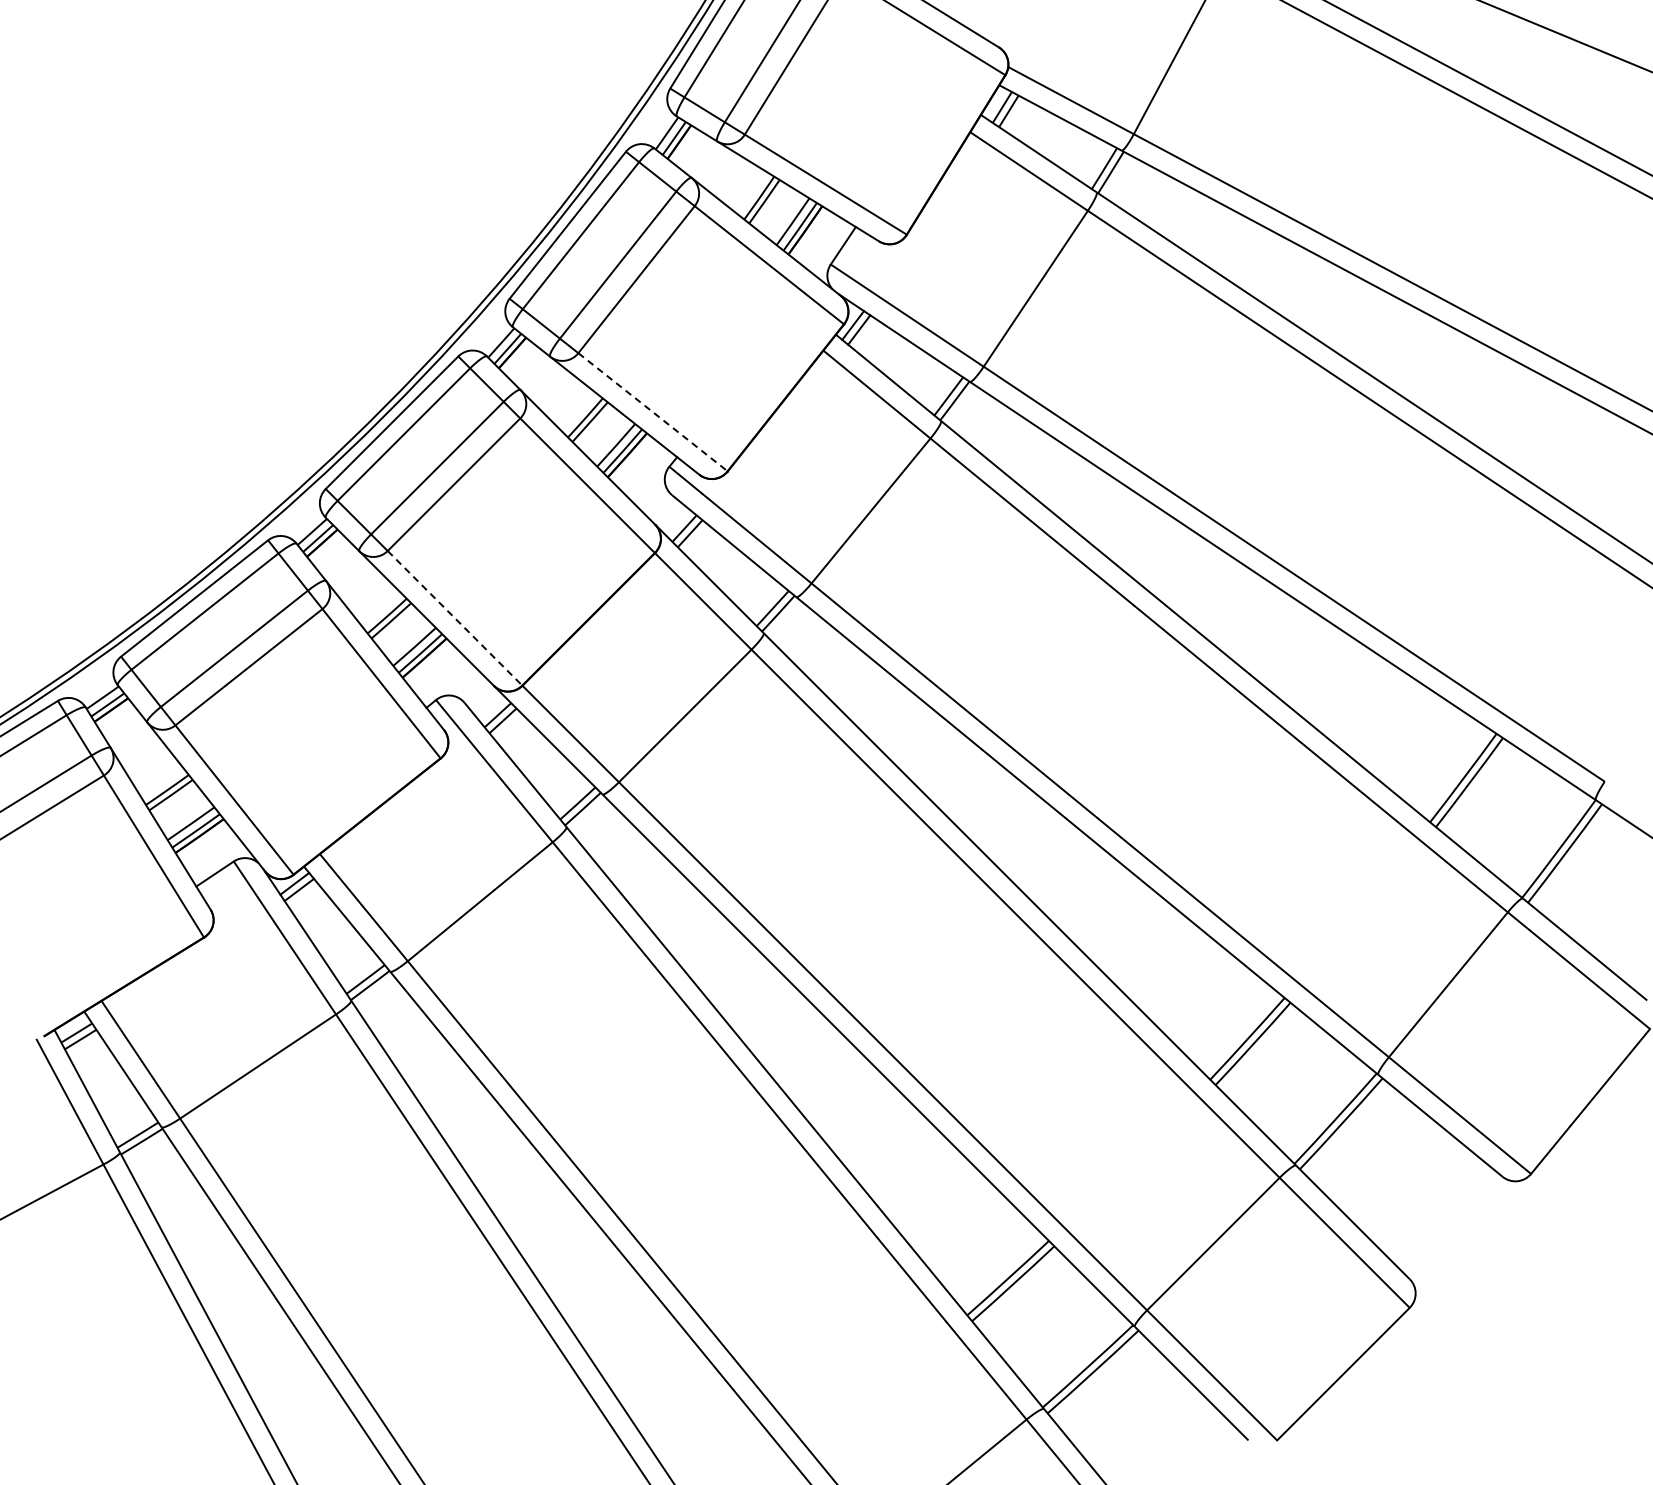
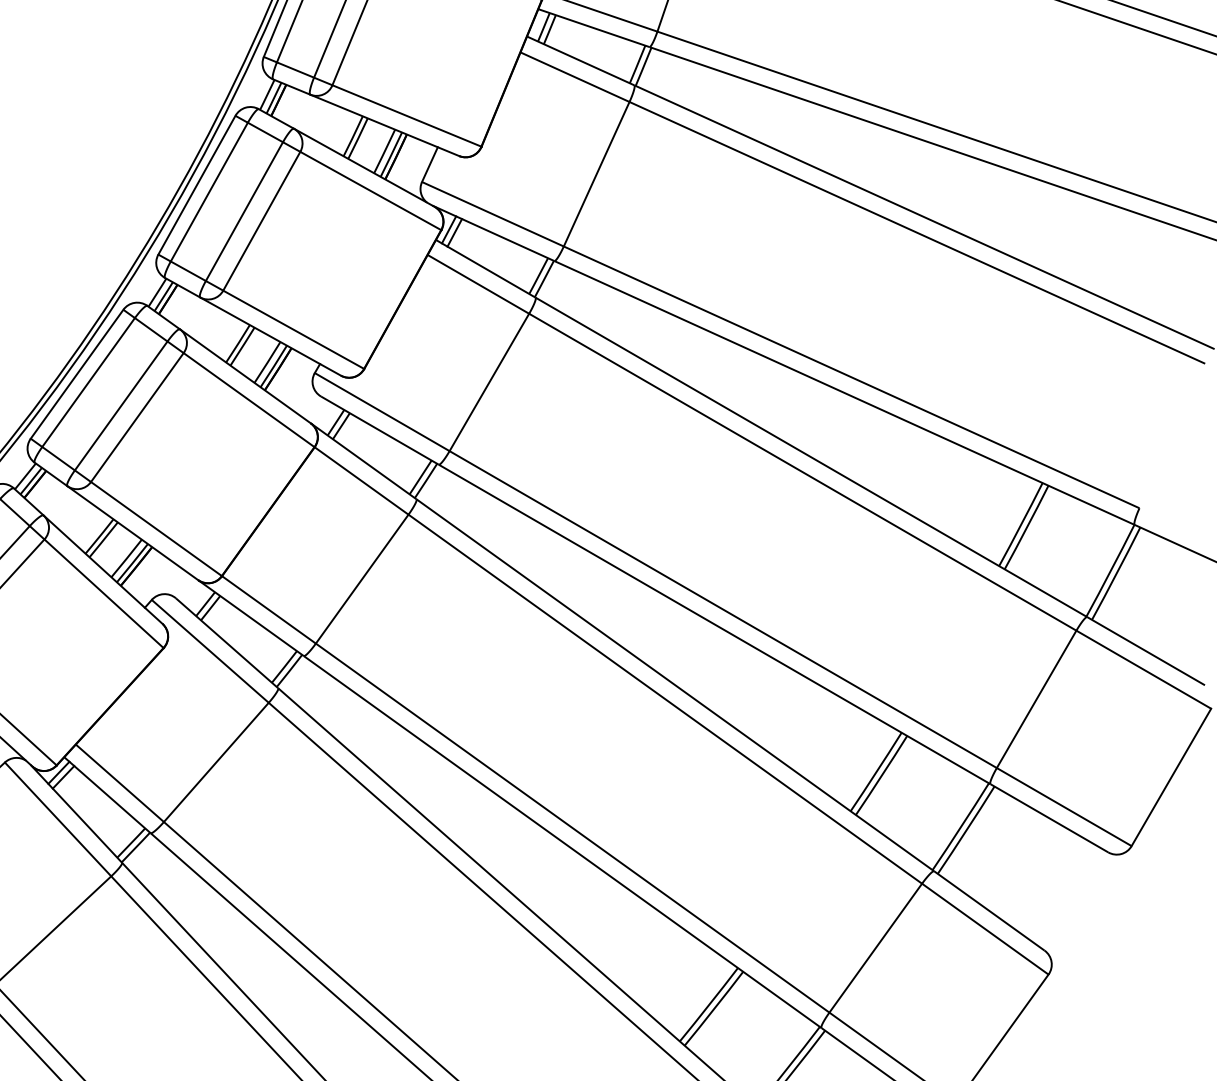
line: (653, 412) -> (294, 329), dashed -> solid
line: (455, 618) -> (156, 529), dashed -> solid

